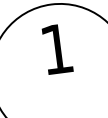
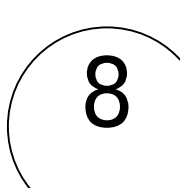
text: (56, 49) -> (106, 91), 1 -> 8

